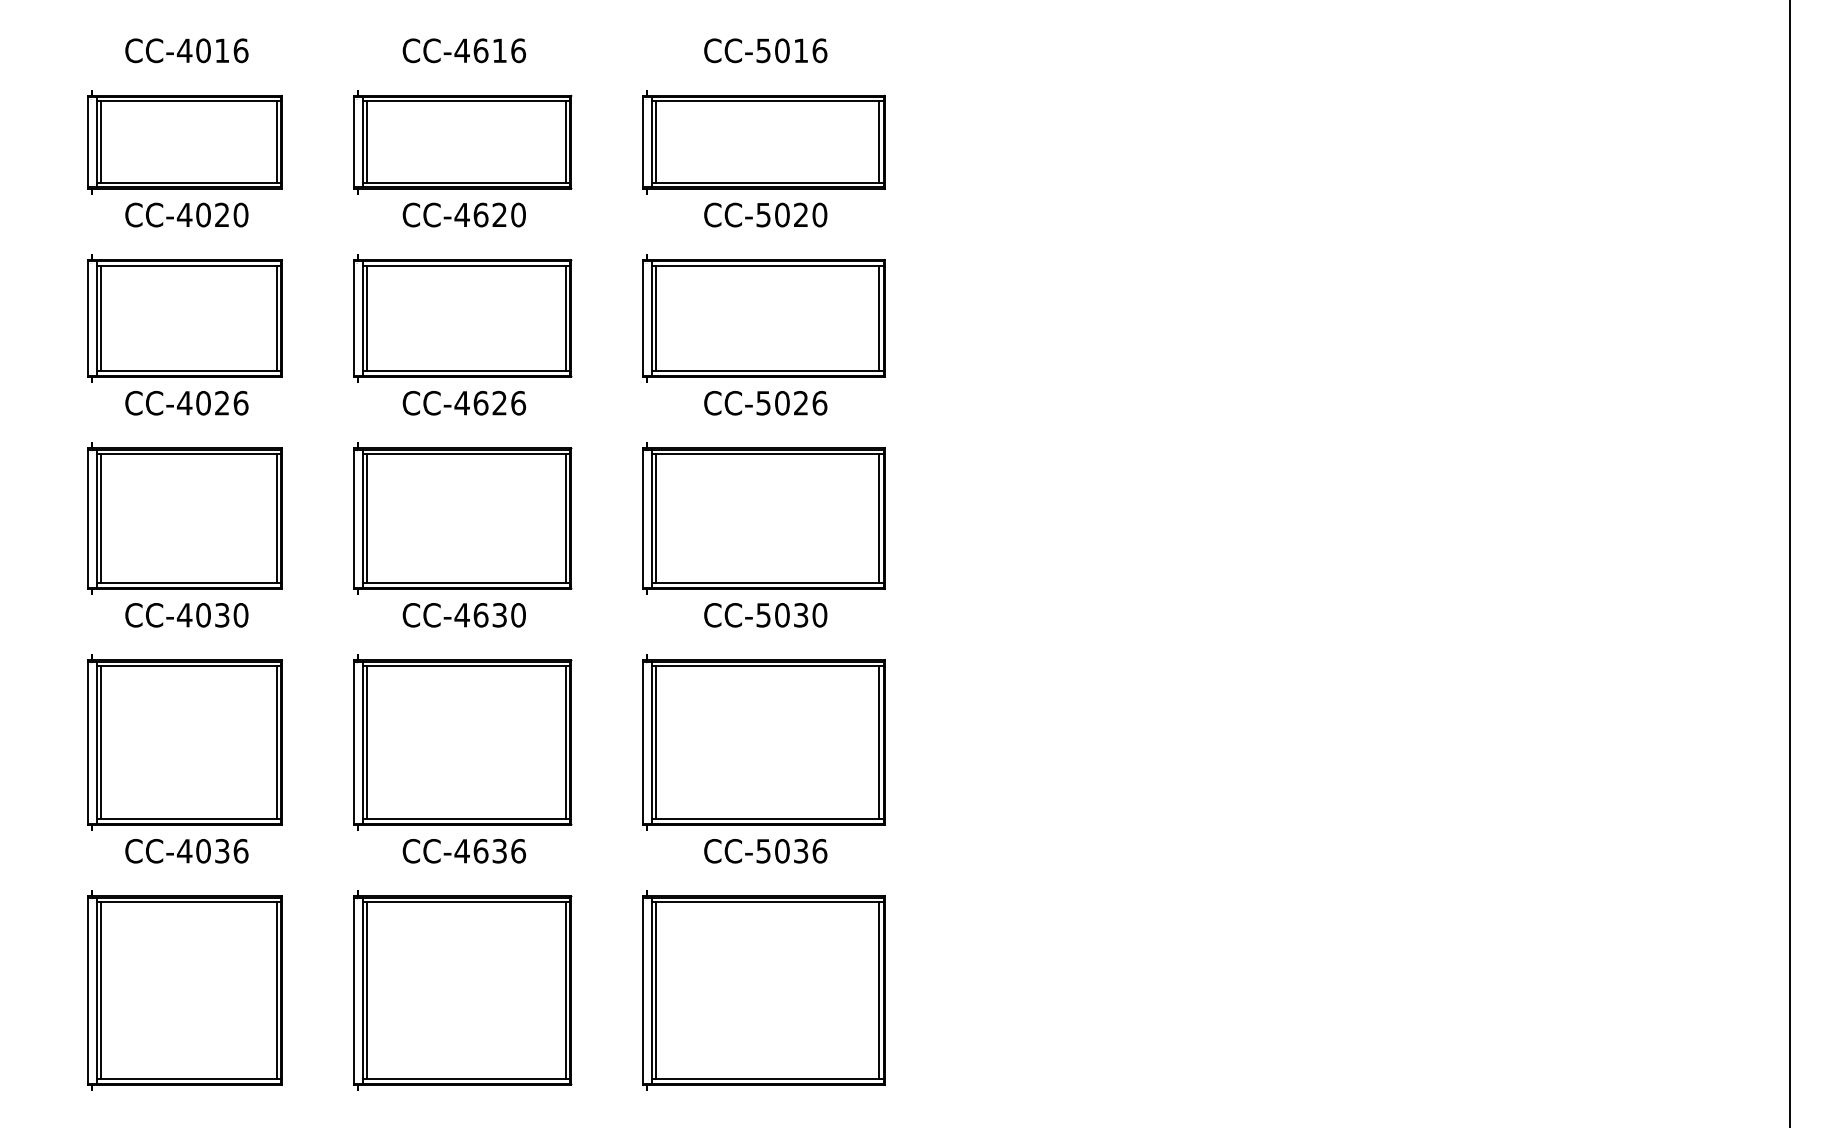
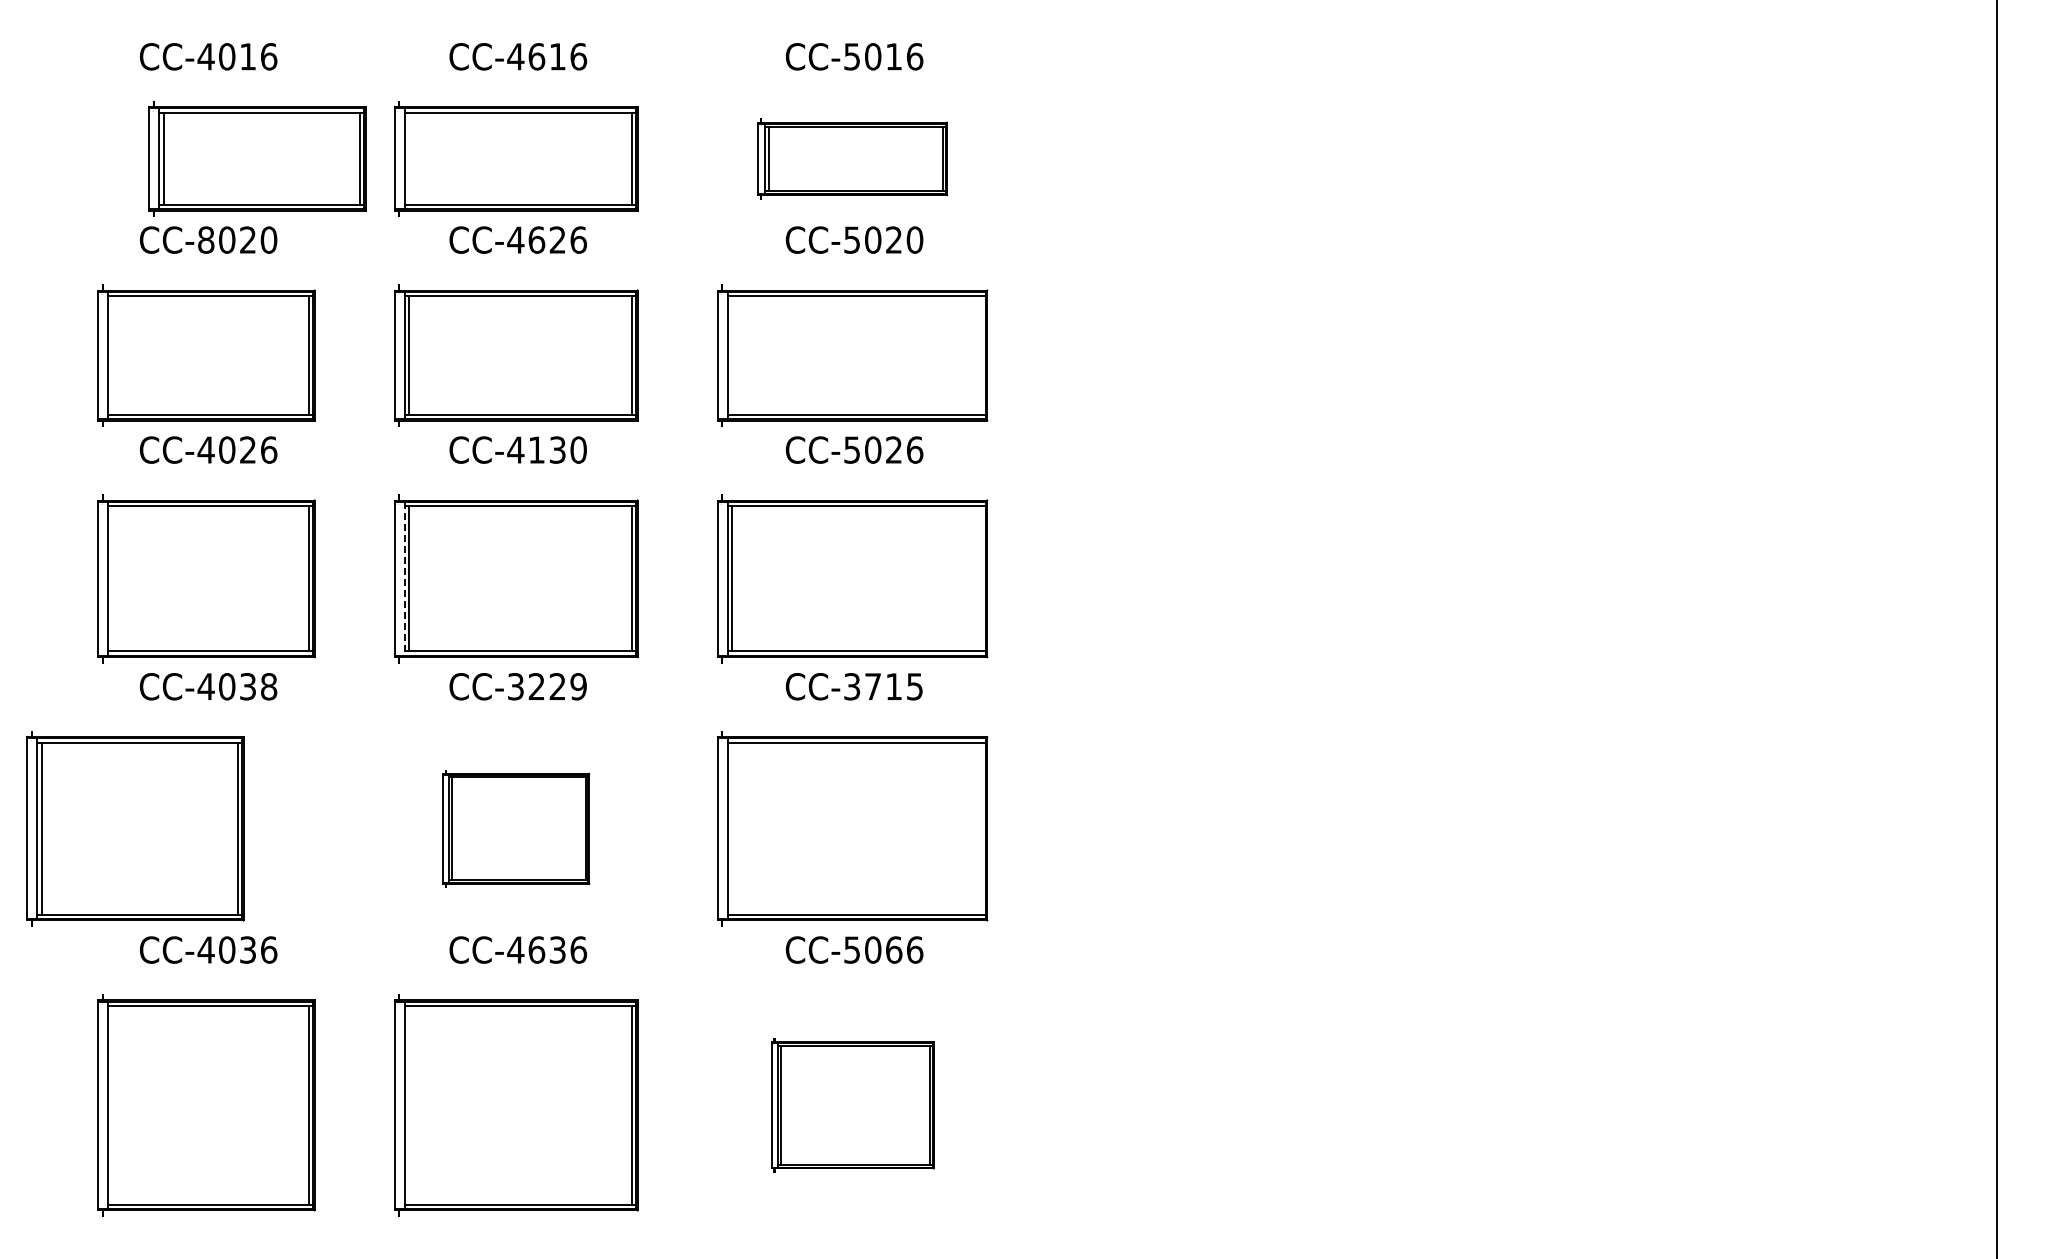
part: (185, 141) -> (257, 158), moved
line: (366, 141) -> (409, 158), removed
part: (763, 141) -> (852, 158), size x0.7
text: (184, 214) -> (205, 239), CC-4020 -> CC-8020
text: (518, 214) -> (578, 239), CC-4620 -> CC-4626
line: (101, 318) -> (113, 355), removed
line: (656, 318) -> (732, 355), removed
line: (879, 318) -> (981, 355), removed
text: (499, 402) -> (557, 449), CC-4626 -> CC-4130
line: (101, 518) -> (113, 578), removed
line: (879, 518) -> (981, 578), removed
line: (362, 519) -> (404, 579), solid -> dashed
text: (240, 615) -> (268, 686), CC-4030 -> CC-4038
text: (489, 615) -> (546, 686), CC-4630 -> CC-3229
text: (792, 615) -> (884, 686), CC-5030 -> CC-3715
part: (185, 742) -> (135, 828), moved
part: (462, 742) -> (516, 828), size x0.6
line: (656, 742) -> (732, 828), removed
line: (879, 742) -> (981, 828), removed
text: (801, 850) -> (894, 949), CC-5036 -> CC-5066
line: (101, 990) -> (113, 1105), removed
line: (366, 990) -> (409, 1105), removed
part: (763, 990) -> (852, 1105), size x0.6

